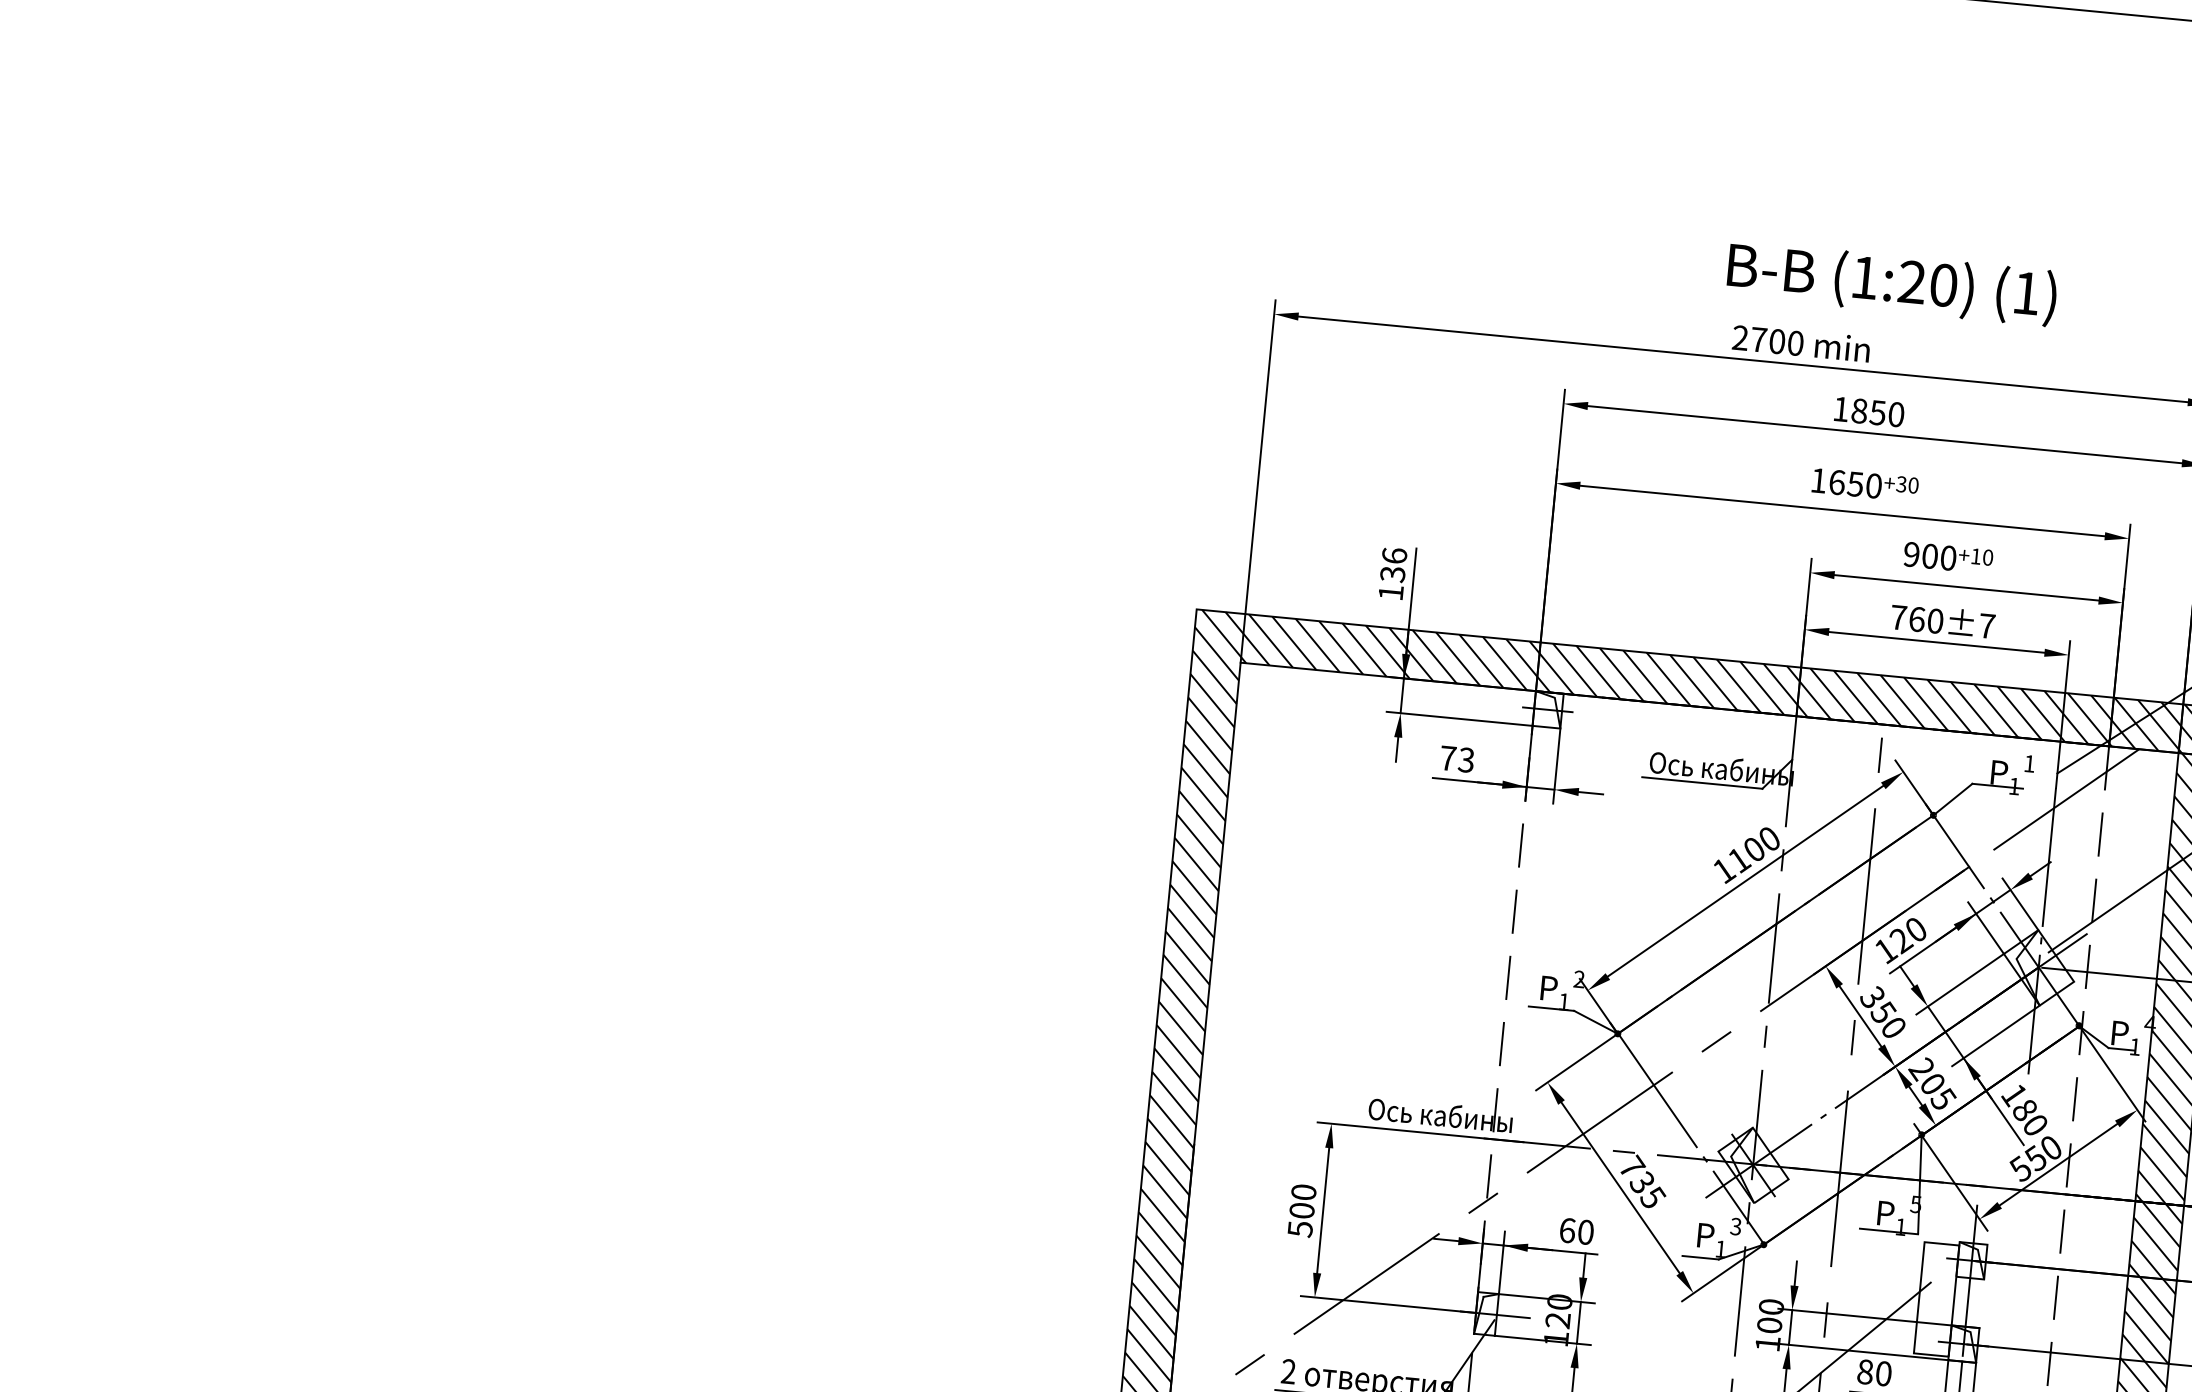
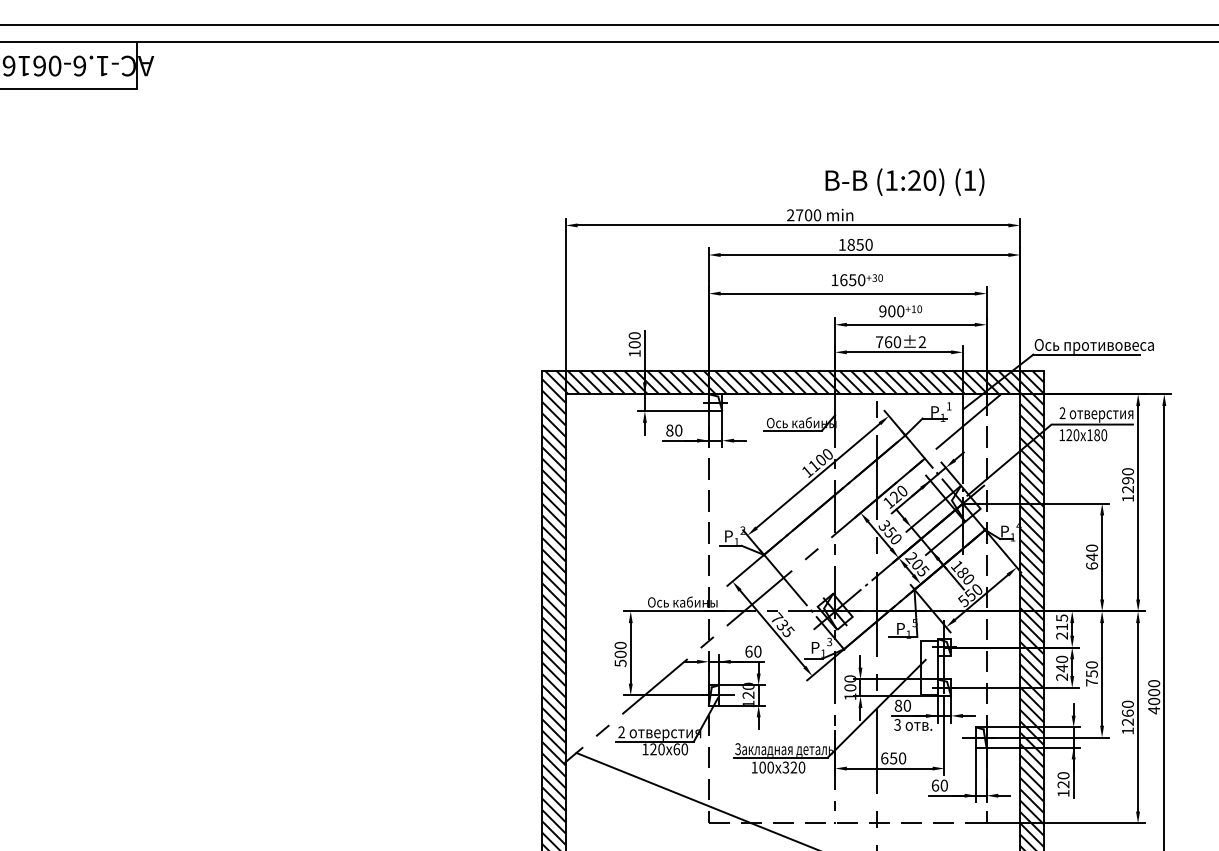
text: (1891, 282) -> (904, 181), moved
text: (1393, 565) -> (634, 340), 136 -> 100
text: (1987, 626) -> (922, 342), 760±7 -> 760±2
text: (1457, 759) -> (674, 430), 73 -> 80

